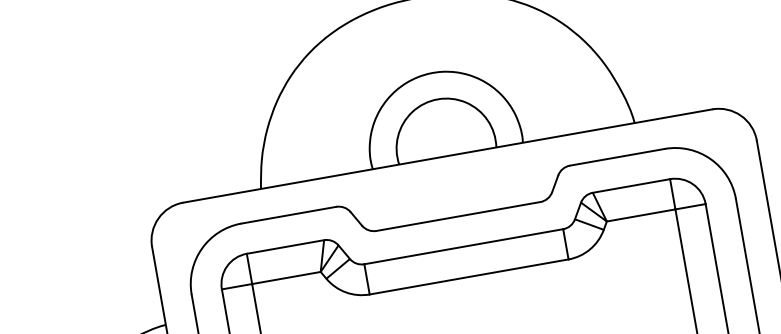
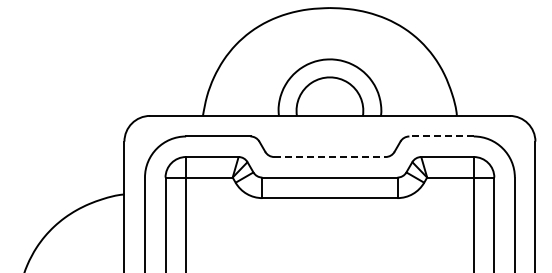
line: (617, 157) -> (441, 136), solid -> dashed
line: (457, 217) -> (329, 157), solid -> dashed

